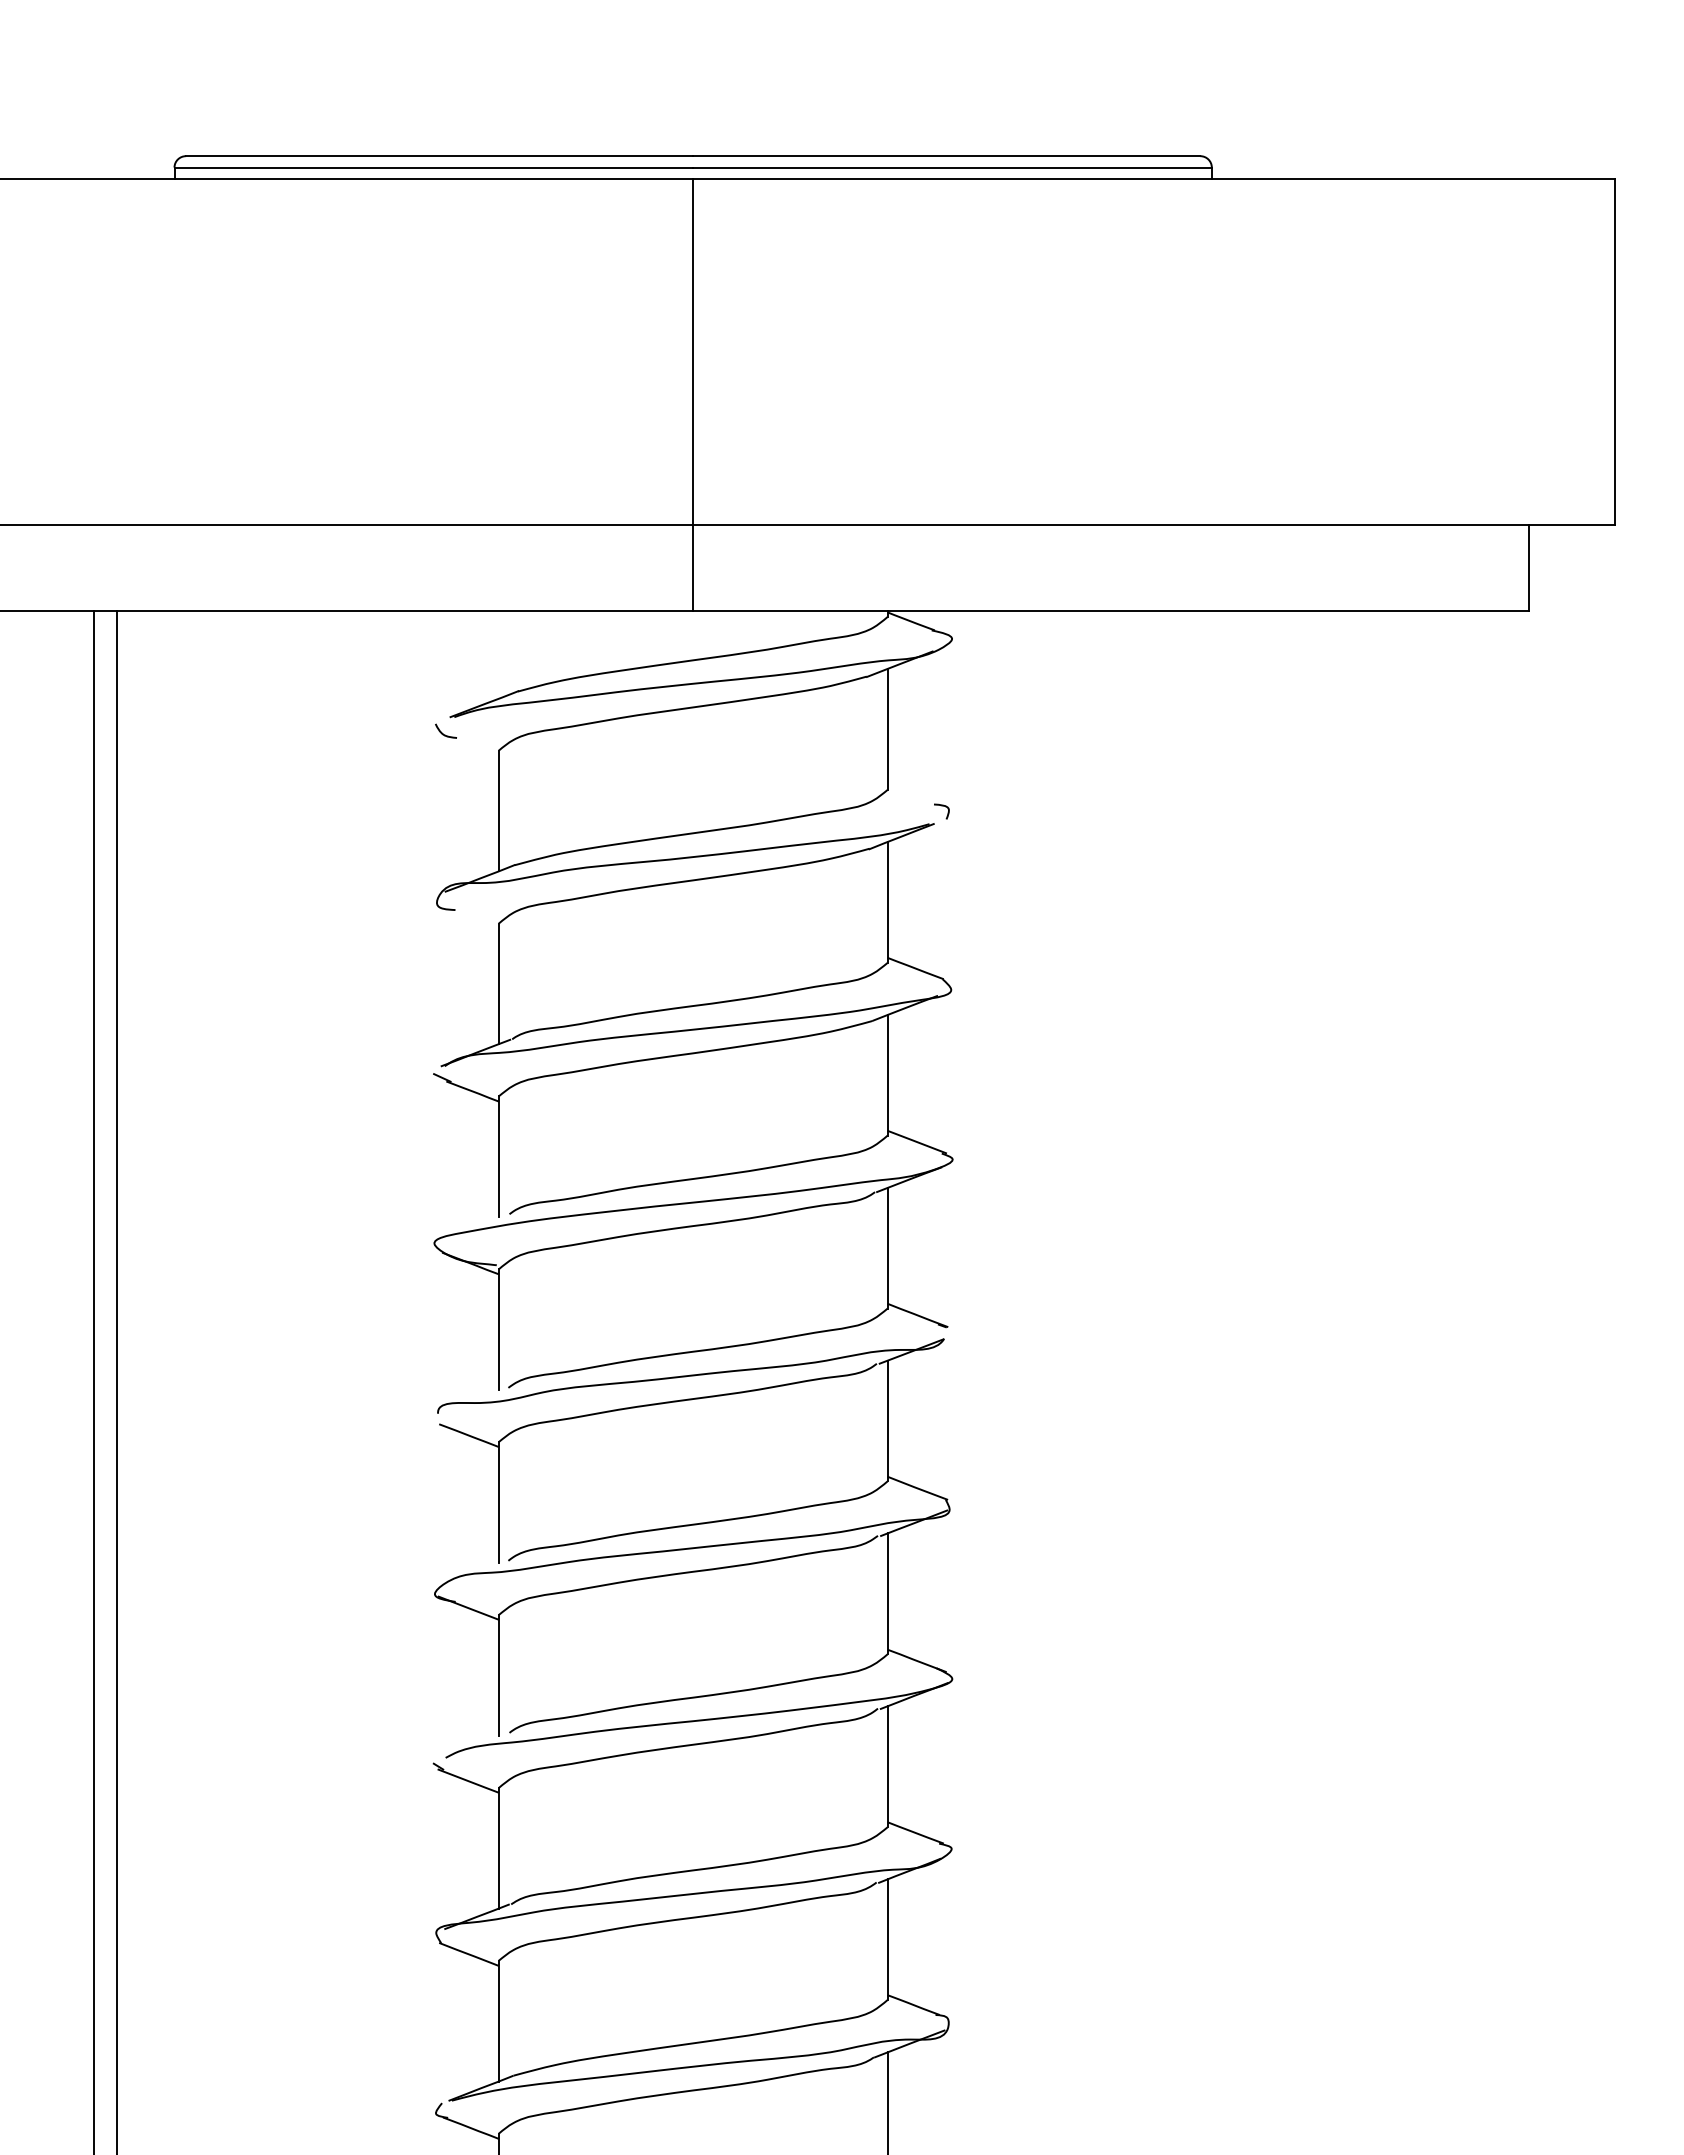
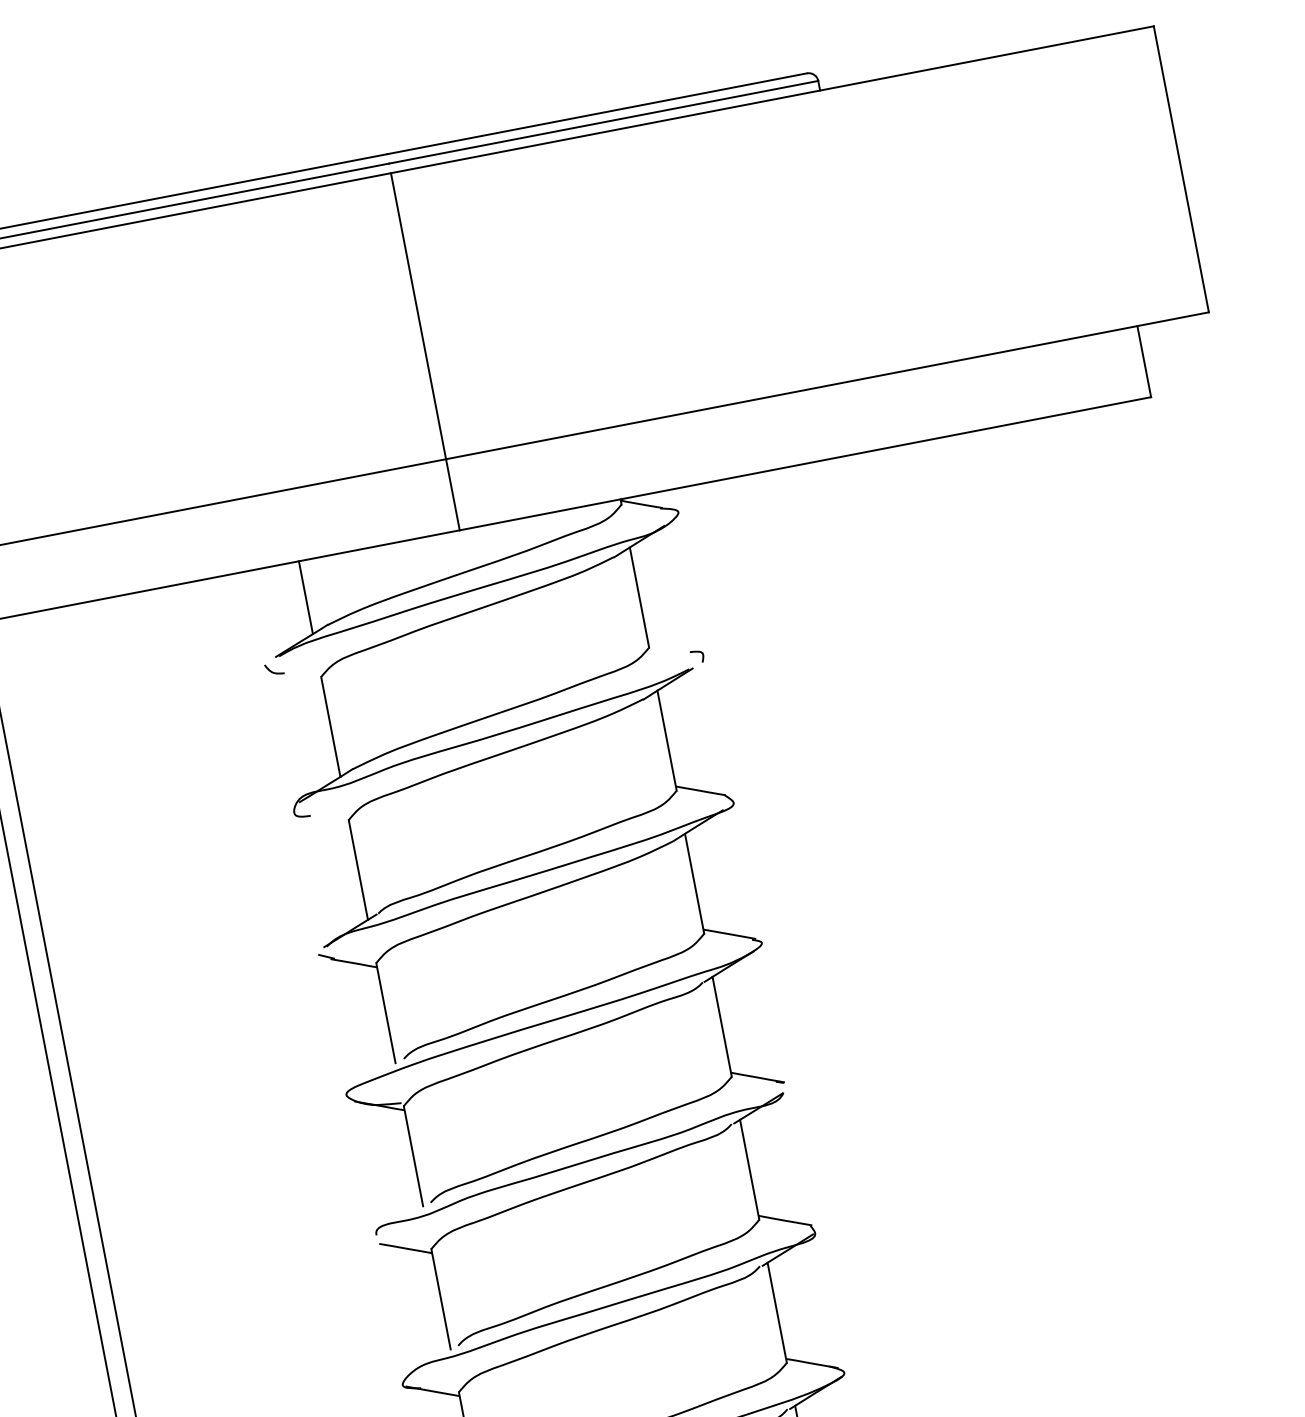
line: (498, 654) -> (305, 597), added

